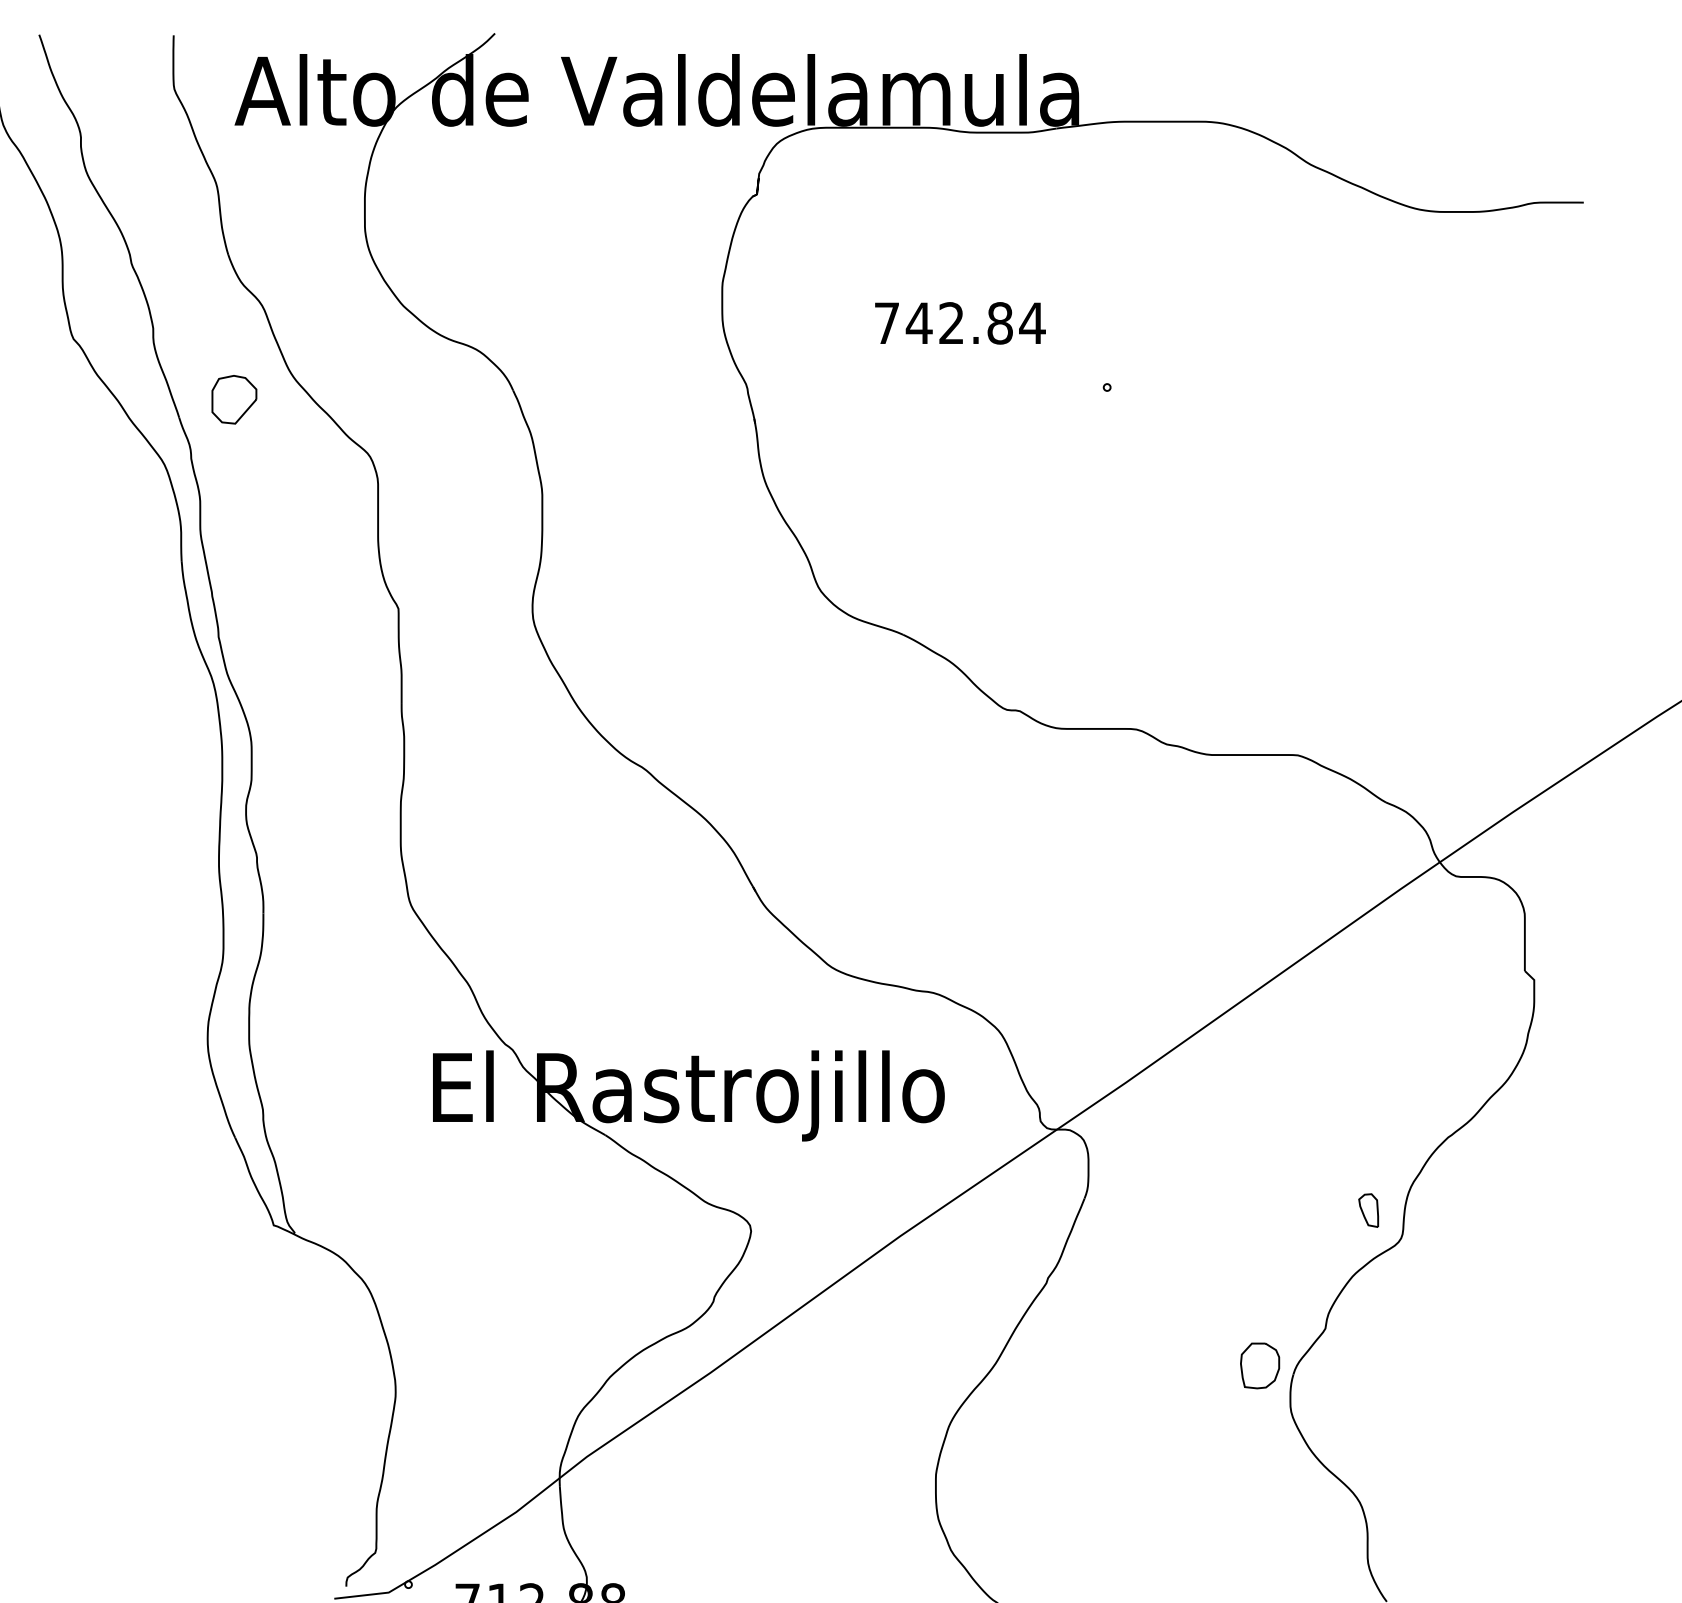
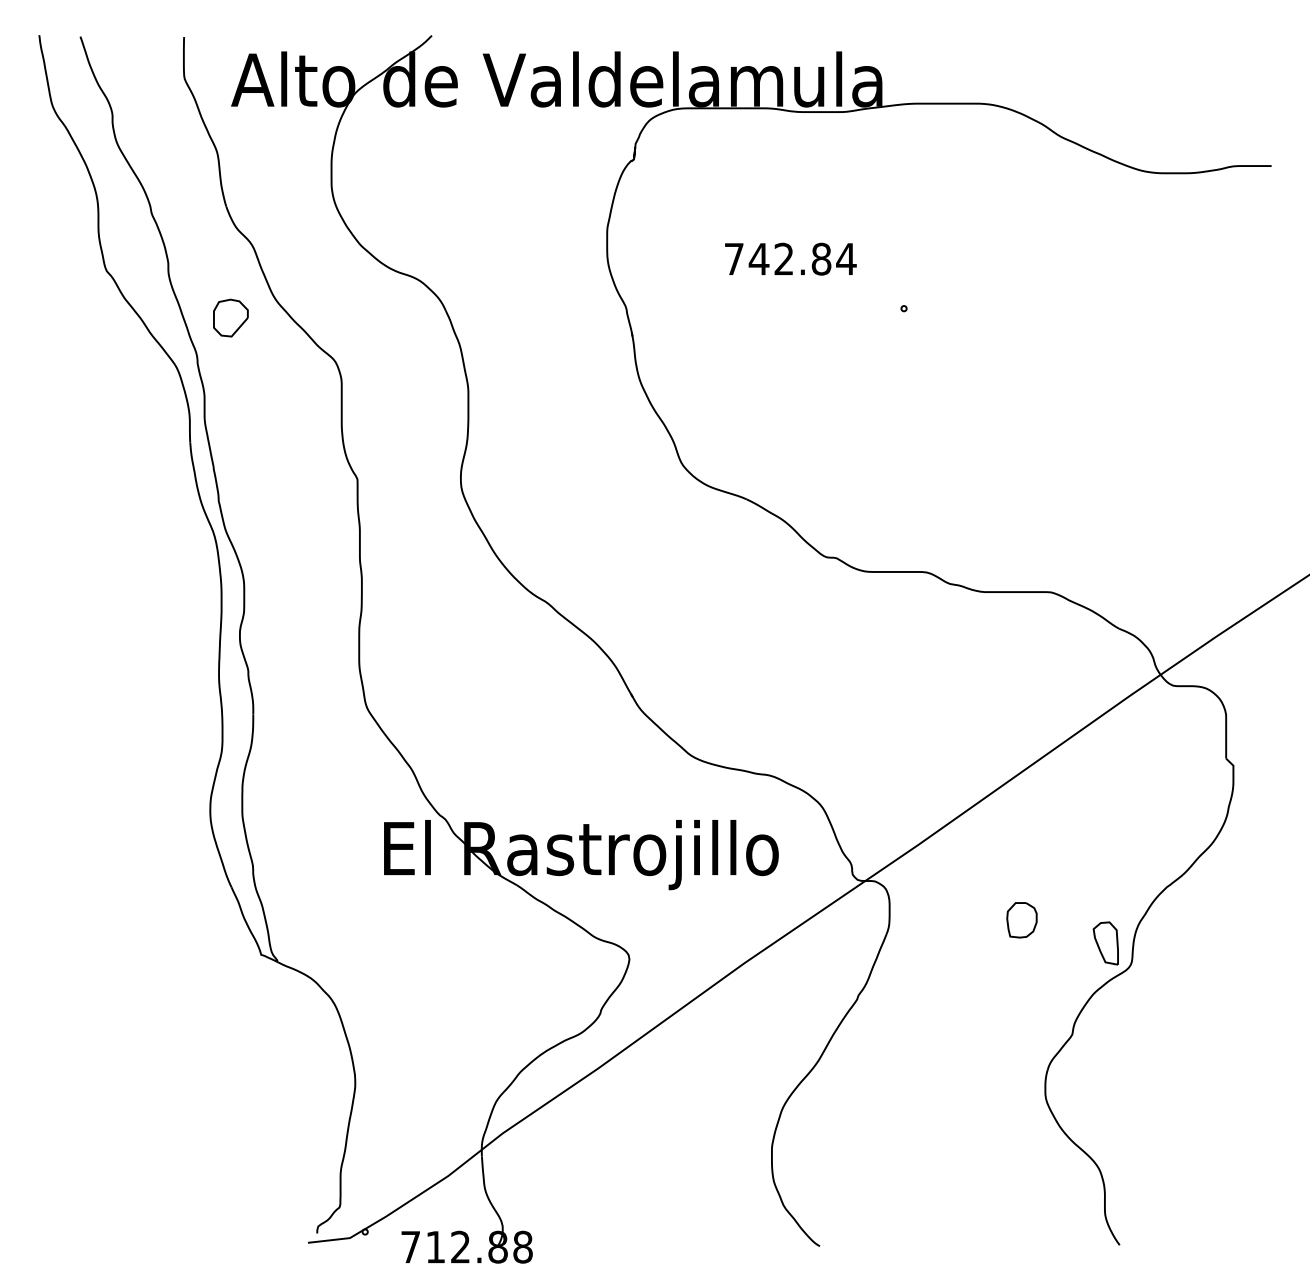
part: (1368, 1210) -> (1105, 943), size x1.67
part: (1259, 1366) -> (1021, 920), moved

